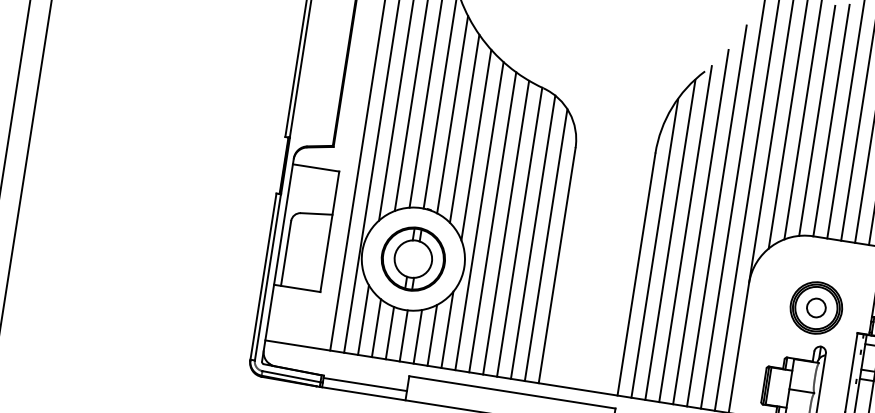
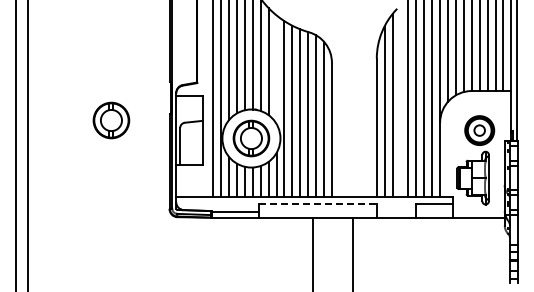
line: (476, 144) -> (276, 69), removed
part: (172, 188) -> (111, 120), added
line: (685, 233) -> (400, 100), removed
line: (513, 391) -> (318, 203), solid -> dashed

